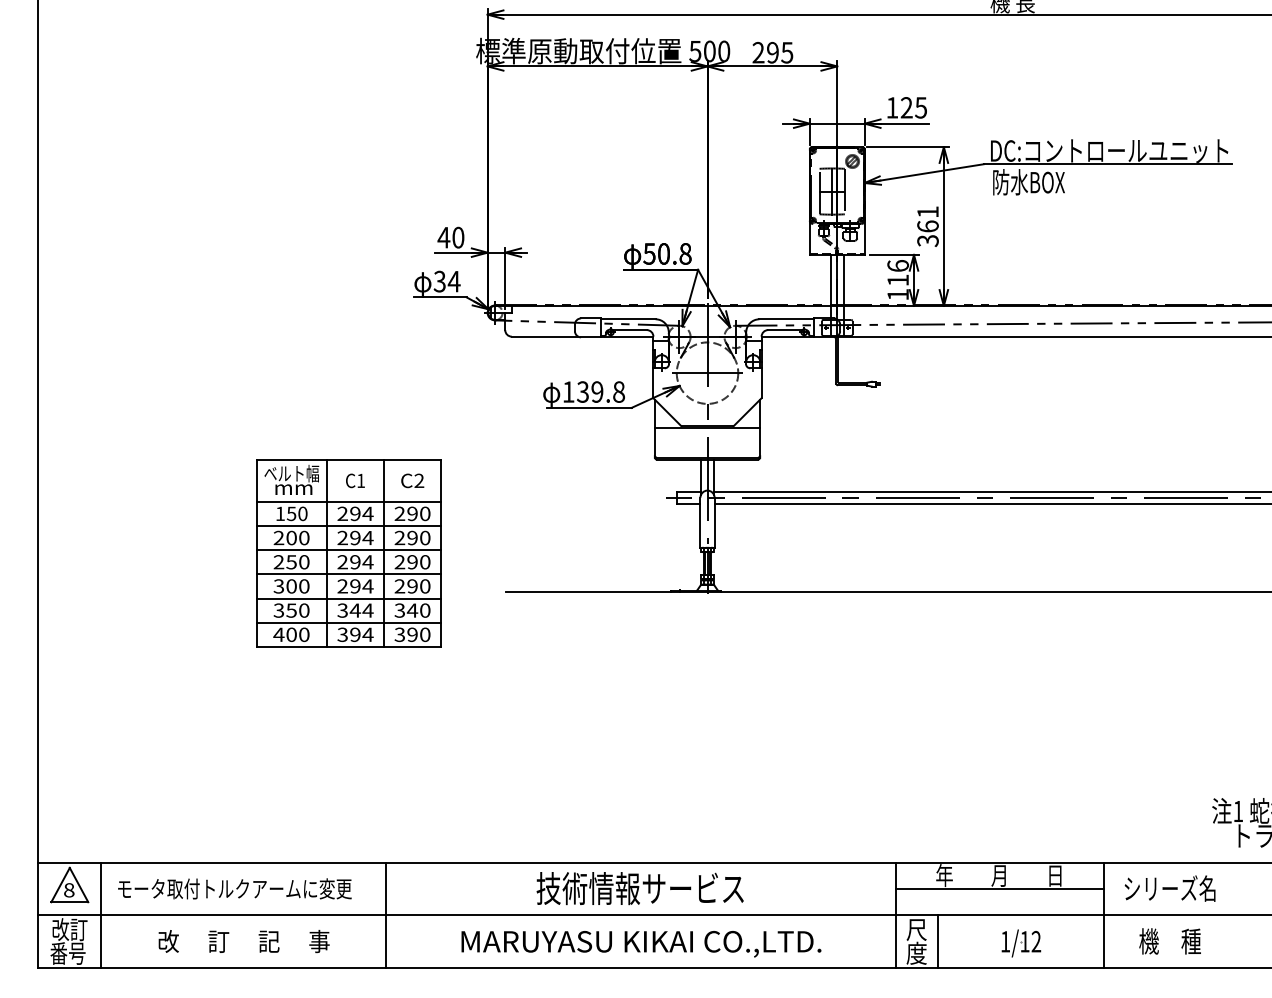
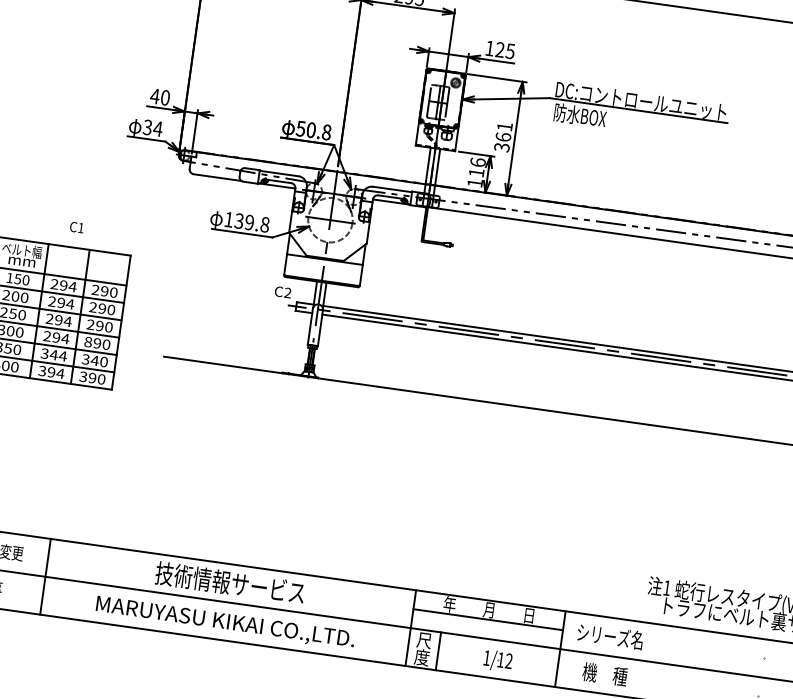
text: (355, 480) -> (77, 227), moved
text: (412, 480) -> (283, 292), moved
text: (399, 586) -> (88, 342), 290 -> 890

